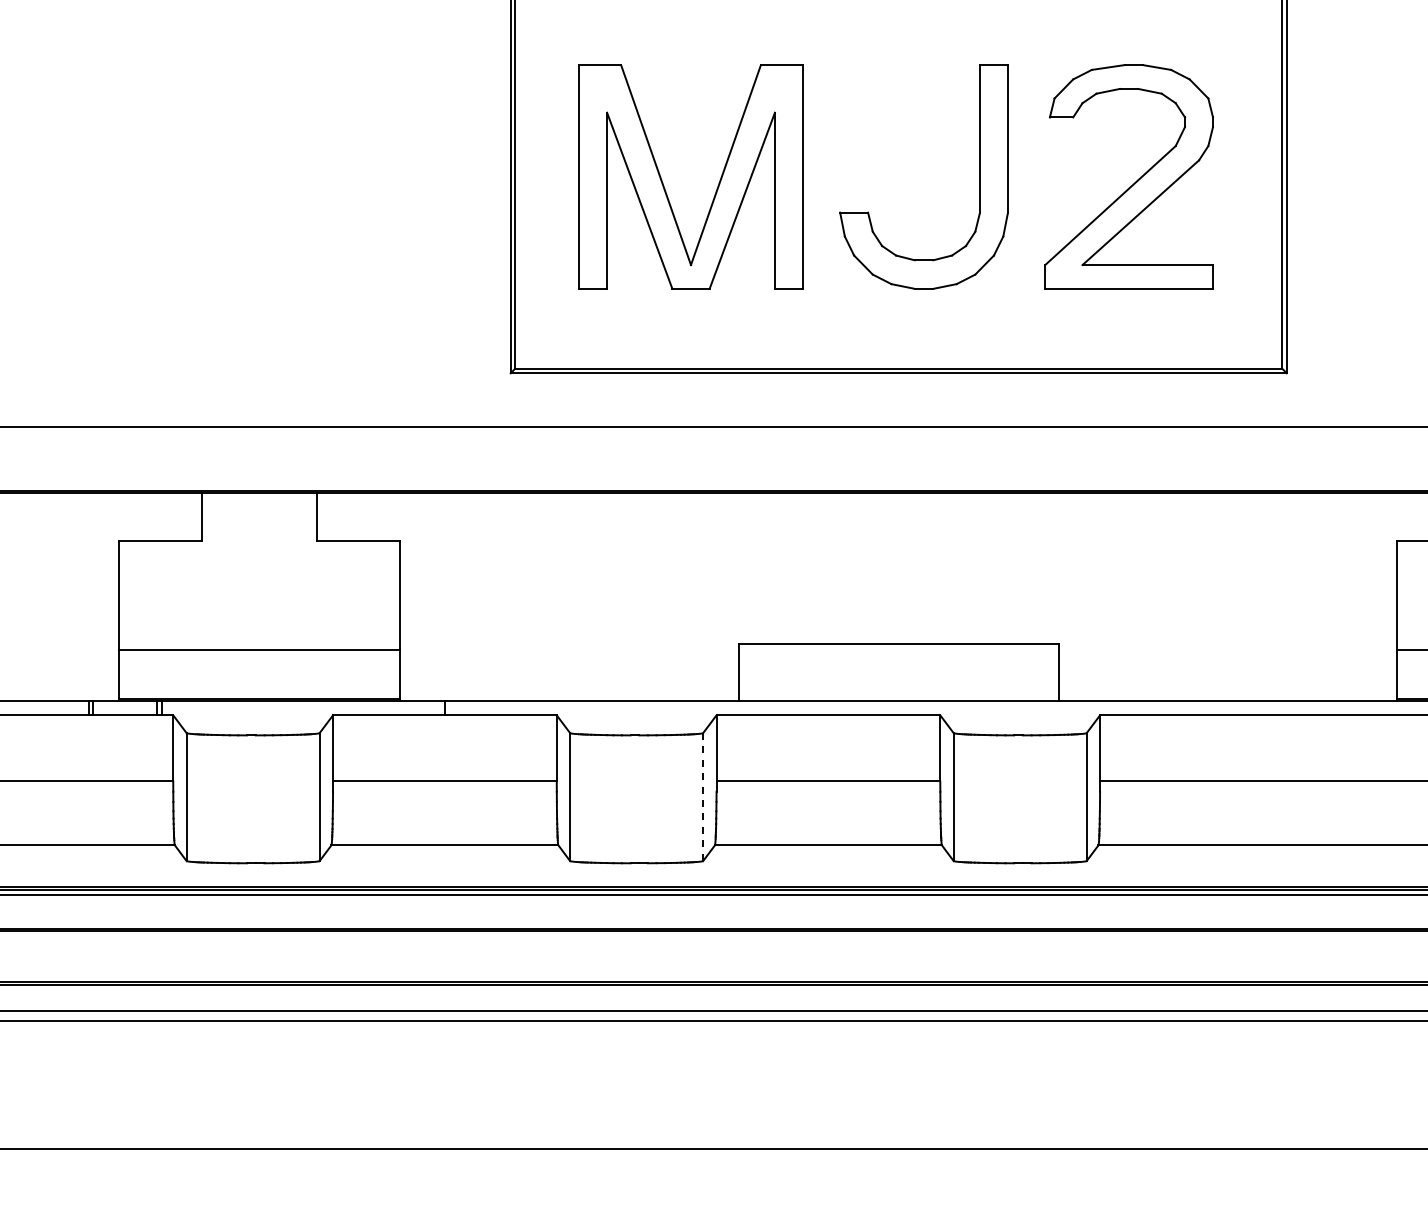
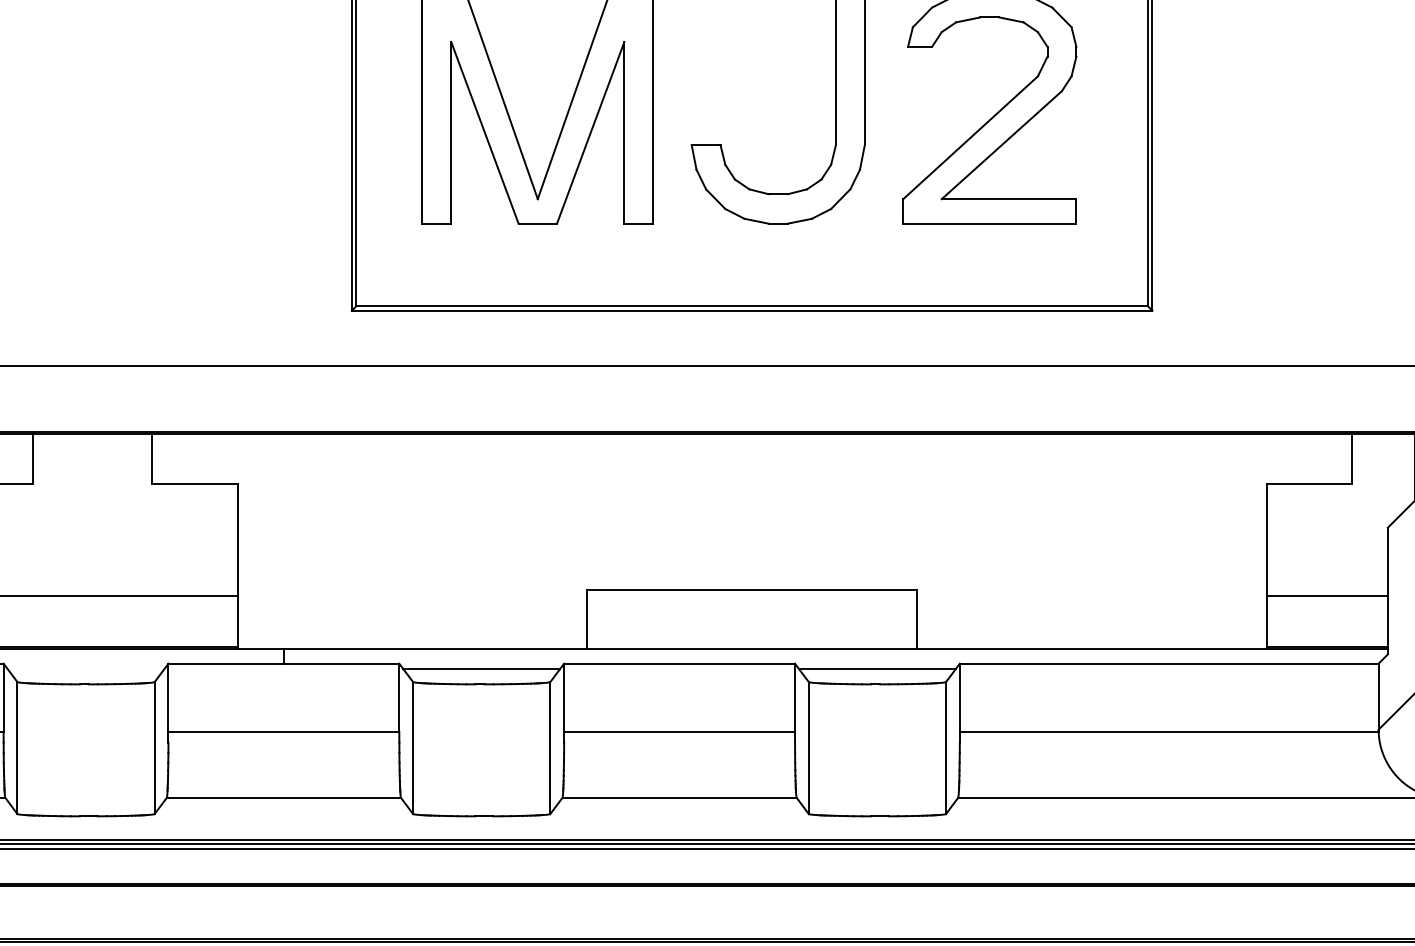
line: (636, 720) -> (481, 669), added
line: (1020, 720) -> (877, 669), added
line: (703, 797) -> (550, 748), dashed -> solid

